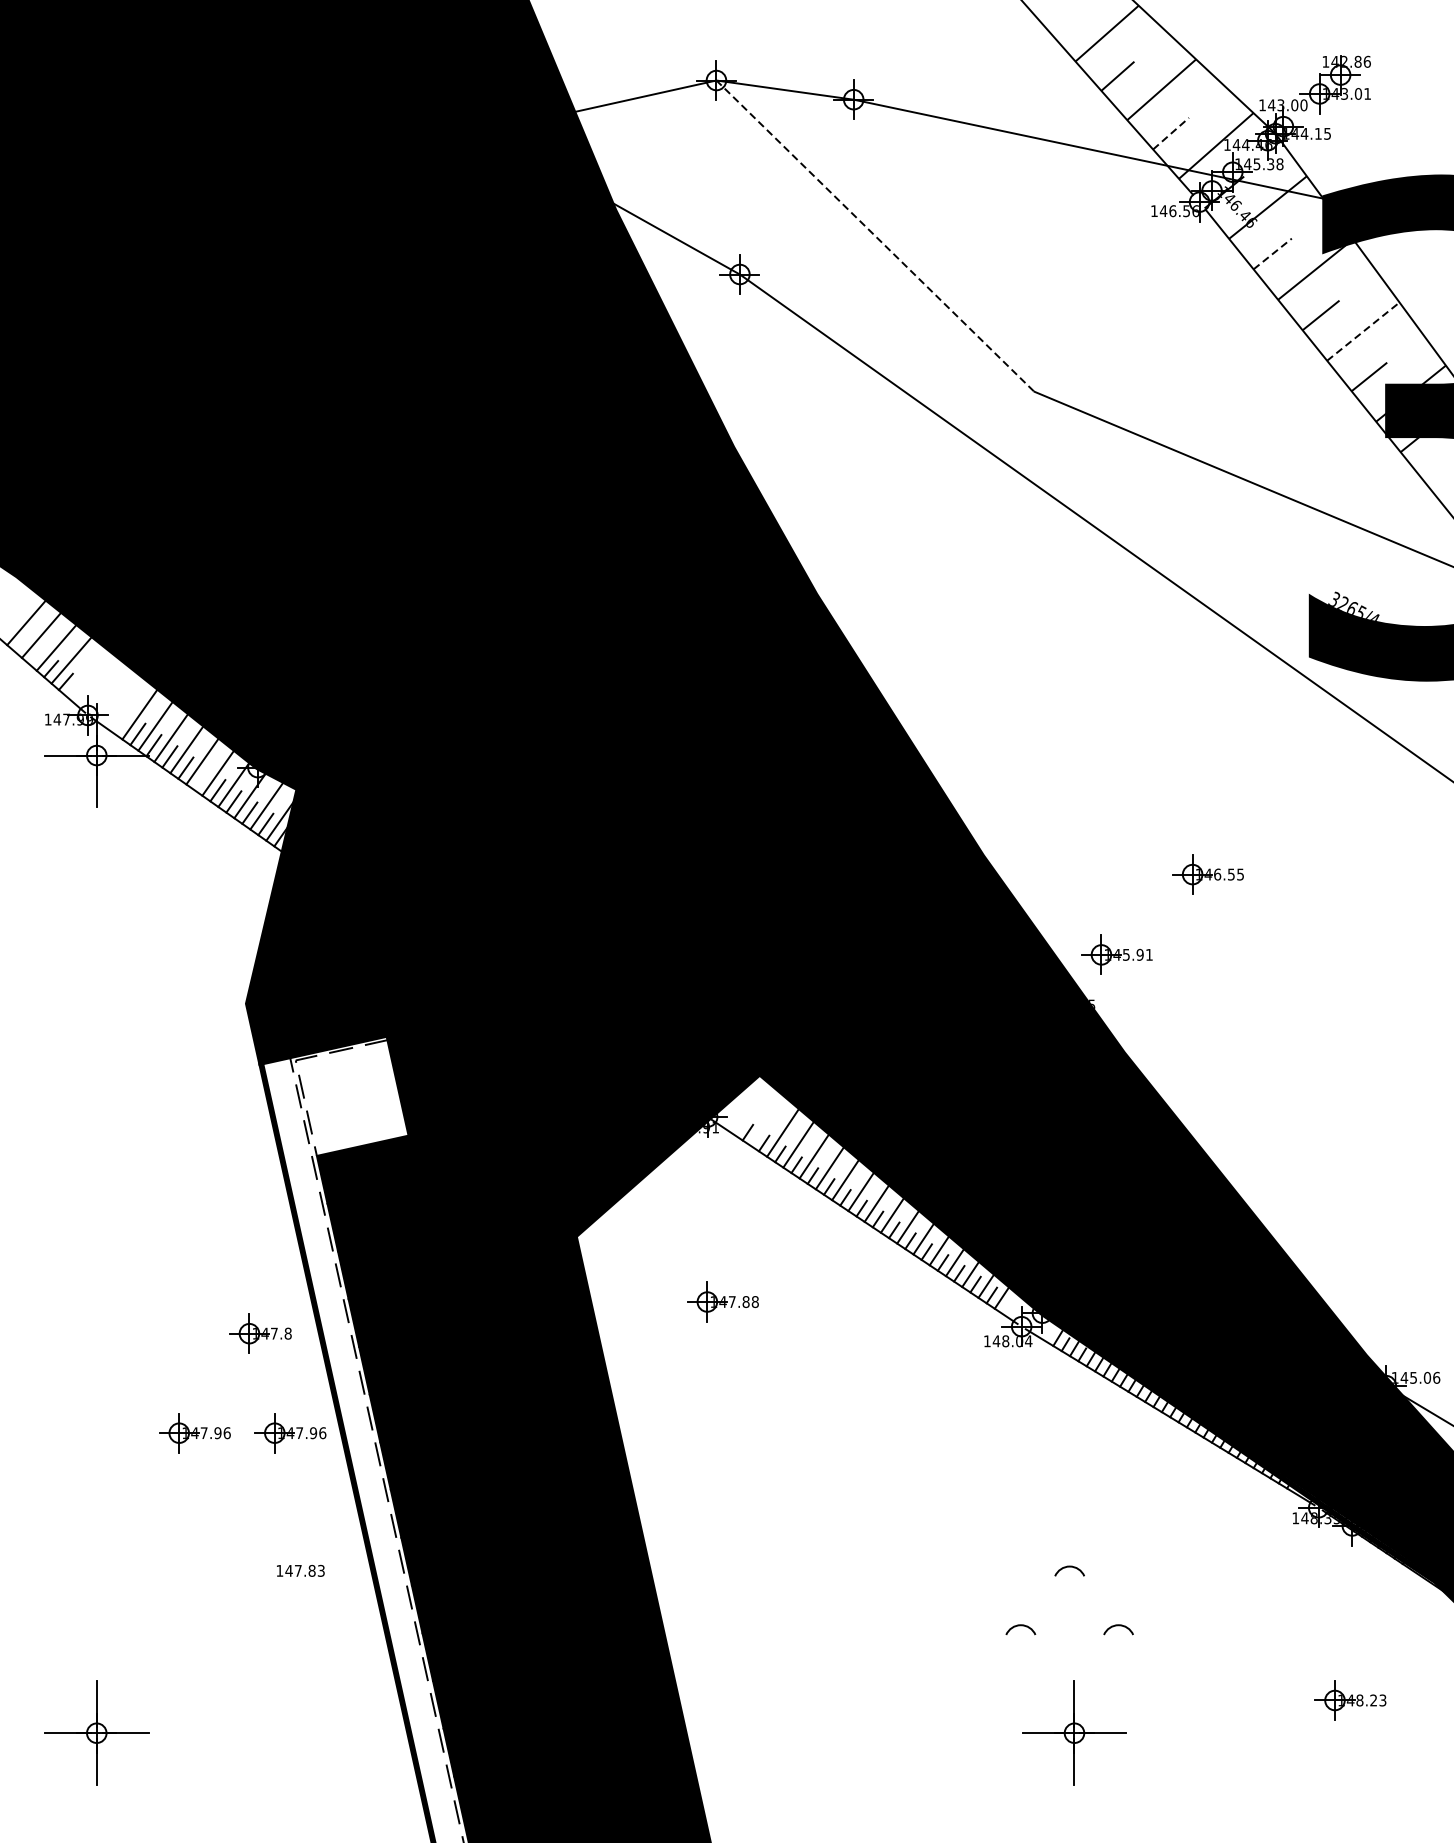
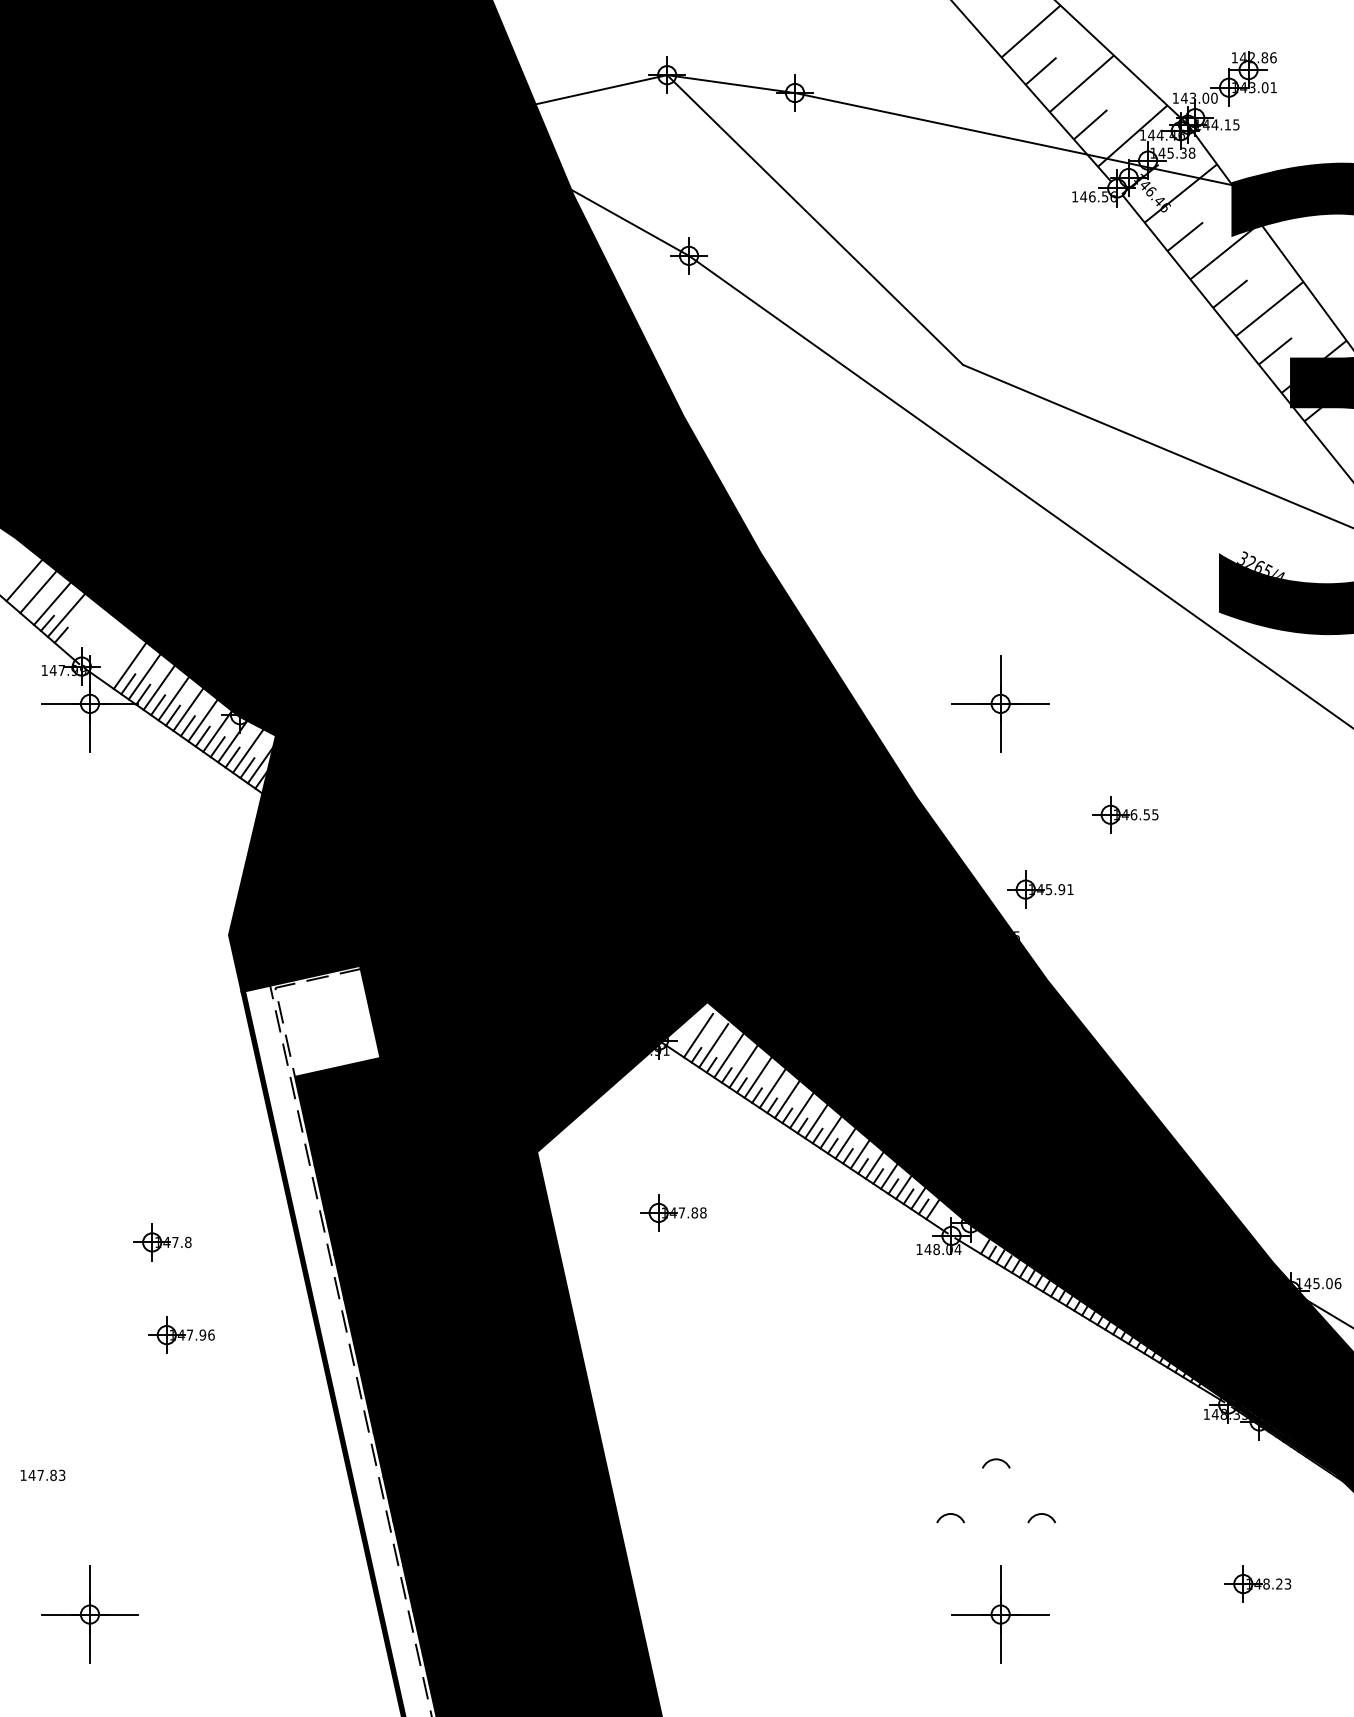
line: (1170, 133) -> (1090, 124), dashed -> solid
line: (875, 236) -> (815, 220), dashed -> solid
line: (1272, 253) -> (1185, 236), dashed -> solid
line: (1364, 331) -> (1270, 308), dashed -> solid
part: (1074, 755) -> (1000, 703), added
line: (201, 779) -> (187, 726), added
line: (750, 1111) -> (698, 1035), added
line: (766, 1122) -> (713, 1045), added
part: (260, 1333) -> (162, 1242), moved
part: (290, 1432) -> (270, 1334), removed
text: (300, 1569) -> (42, 1474), moved

